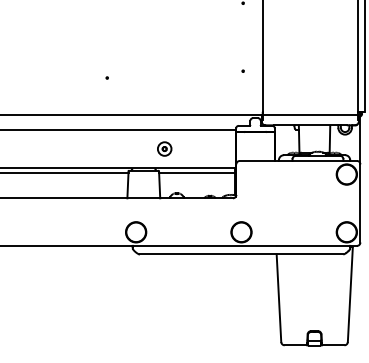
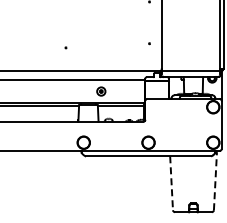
line: (350, 293) -> (215, 180), solid -> dashed
line: (278, 298) -> (171, 183), solid -> dashed

